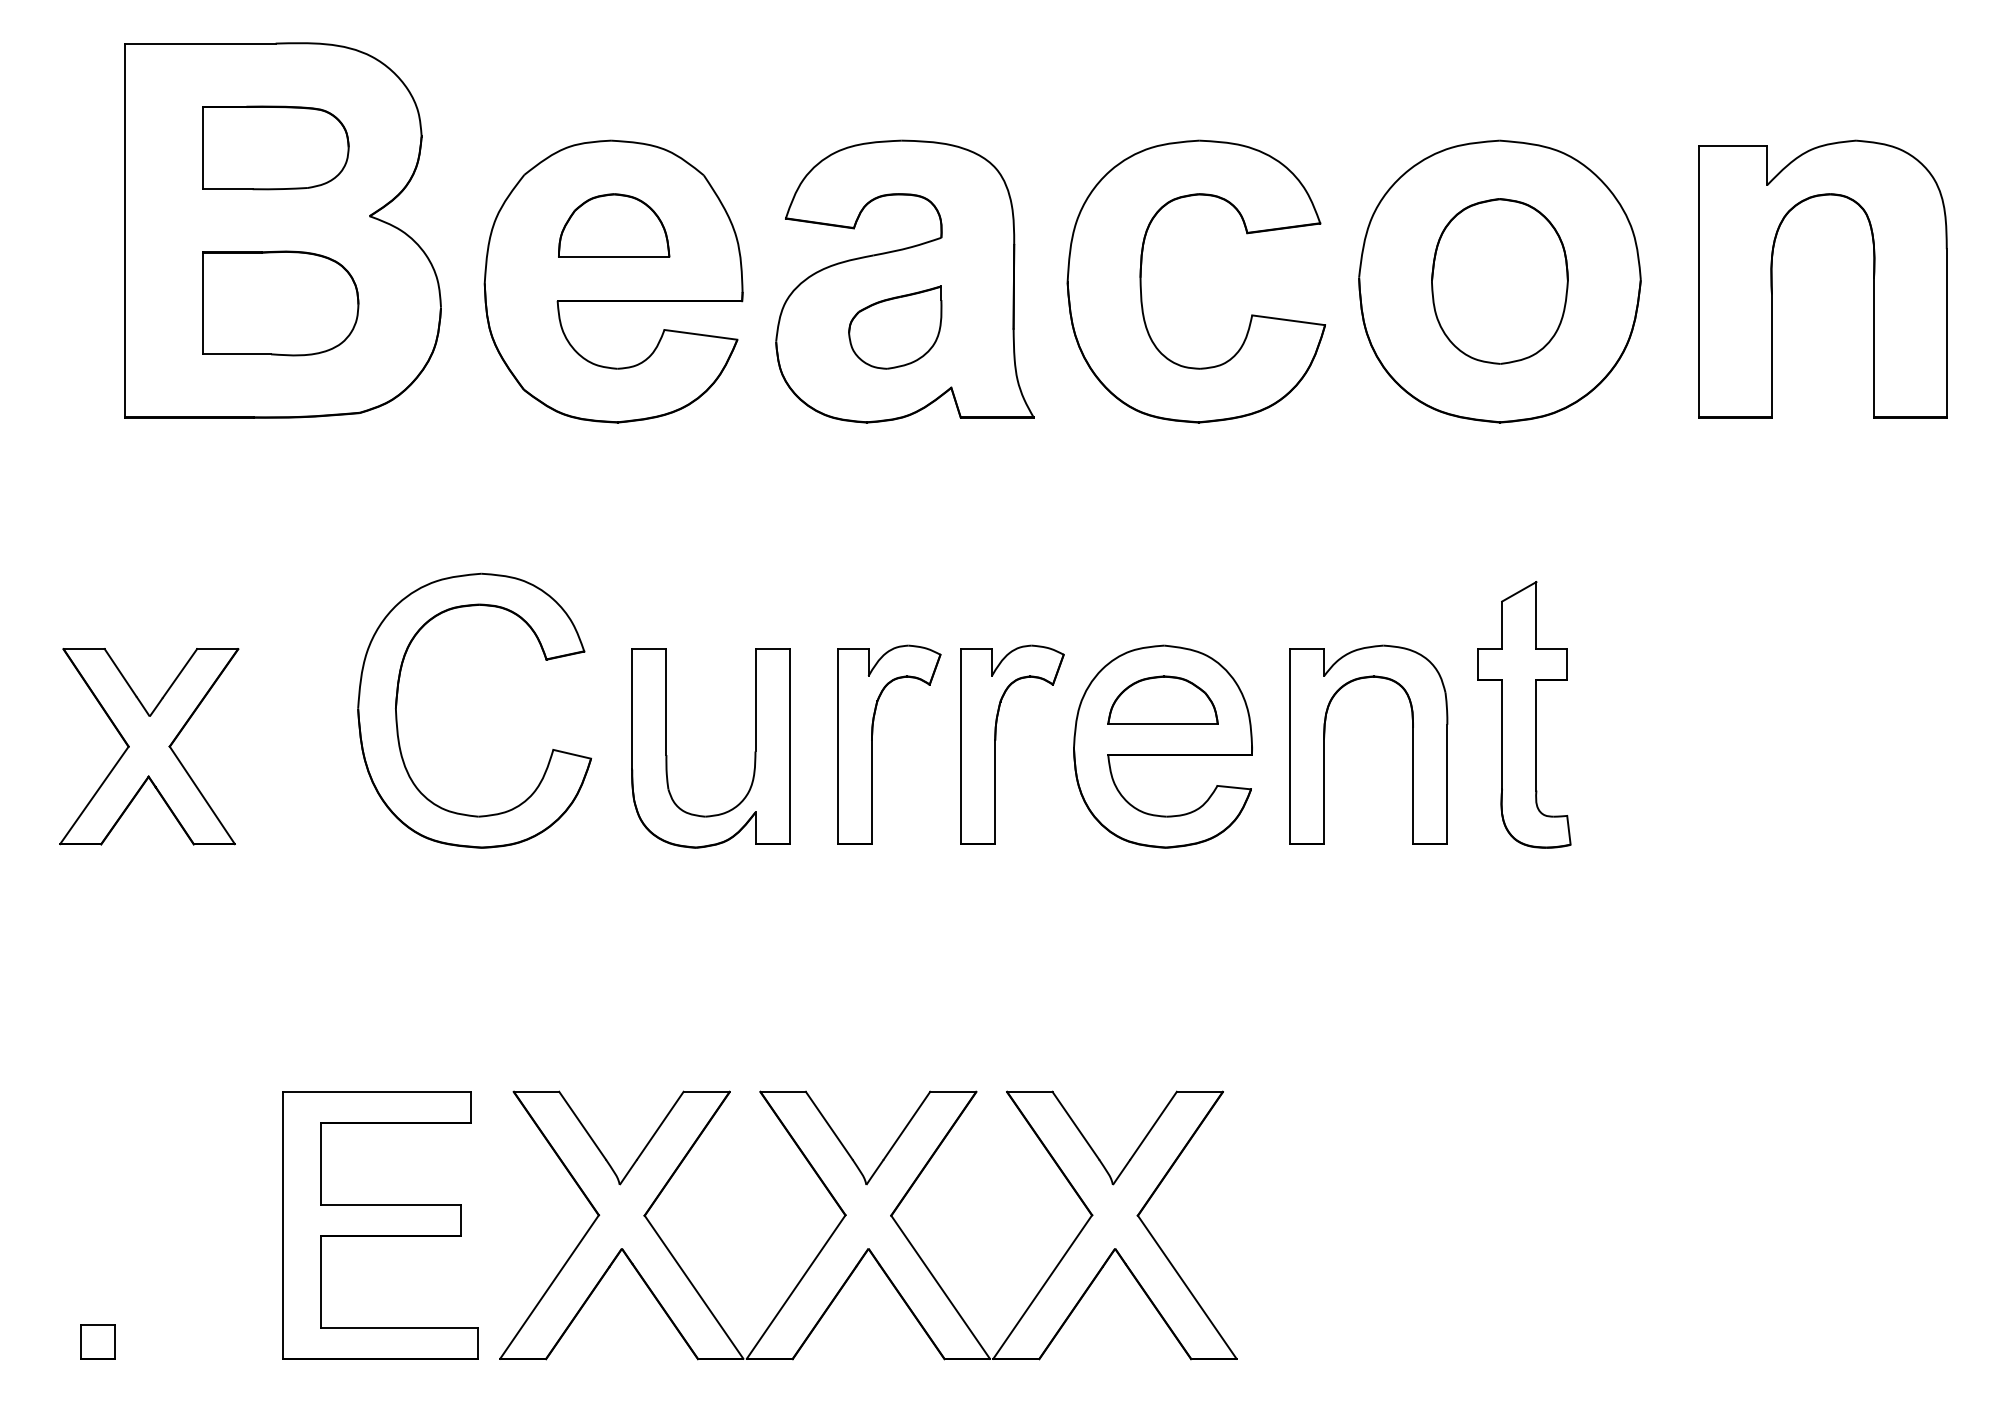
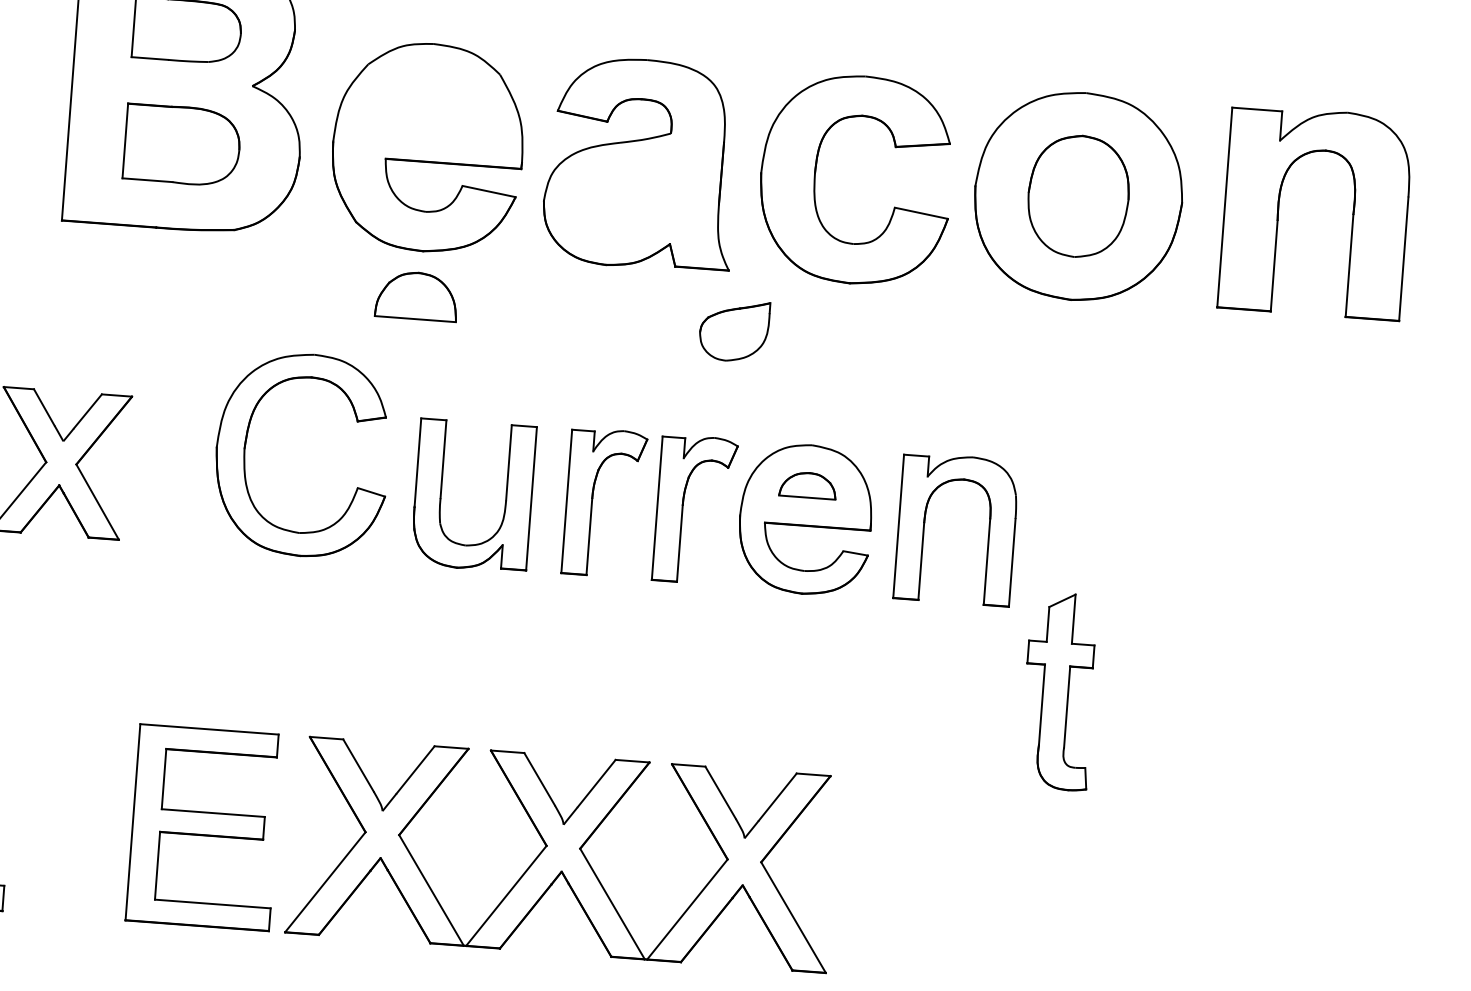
part: (614, 225) -> (417, 295), moved
part: (895, 327) -> (734, 330), moved
part: (1162, 699) -> (807, 484), size x0.7
part: (1524, 714) -> (1059, 691), moved

